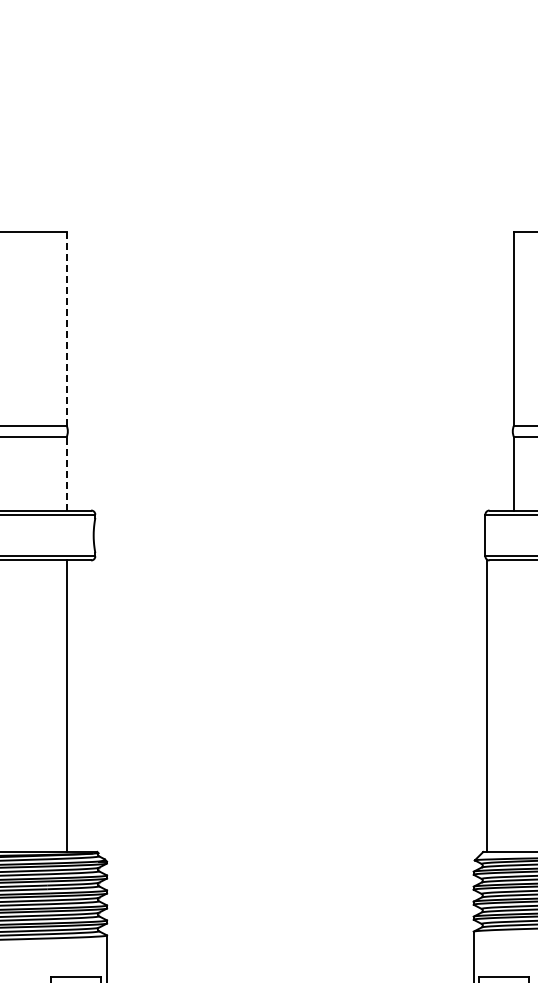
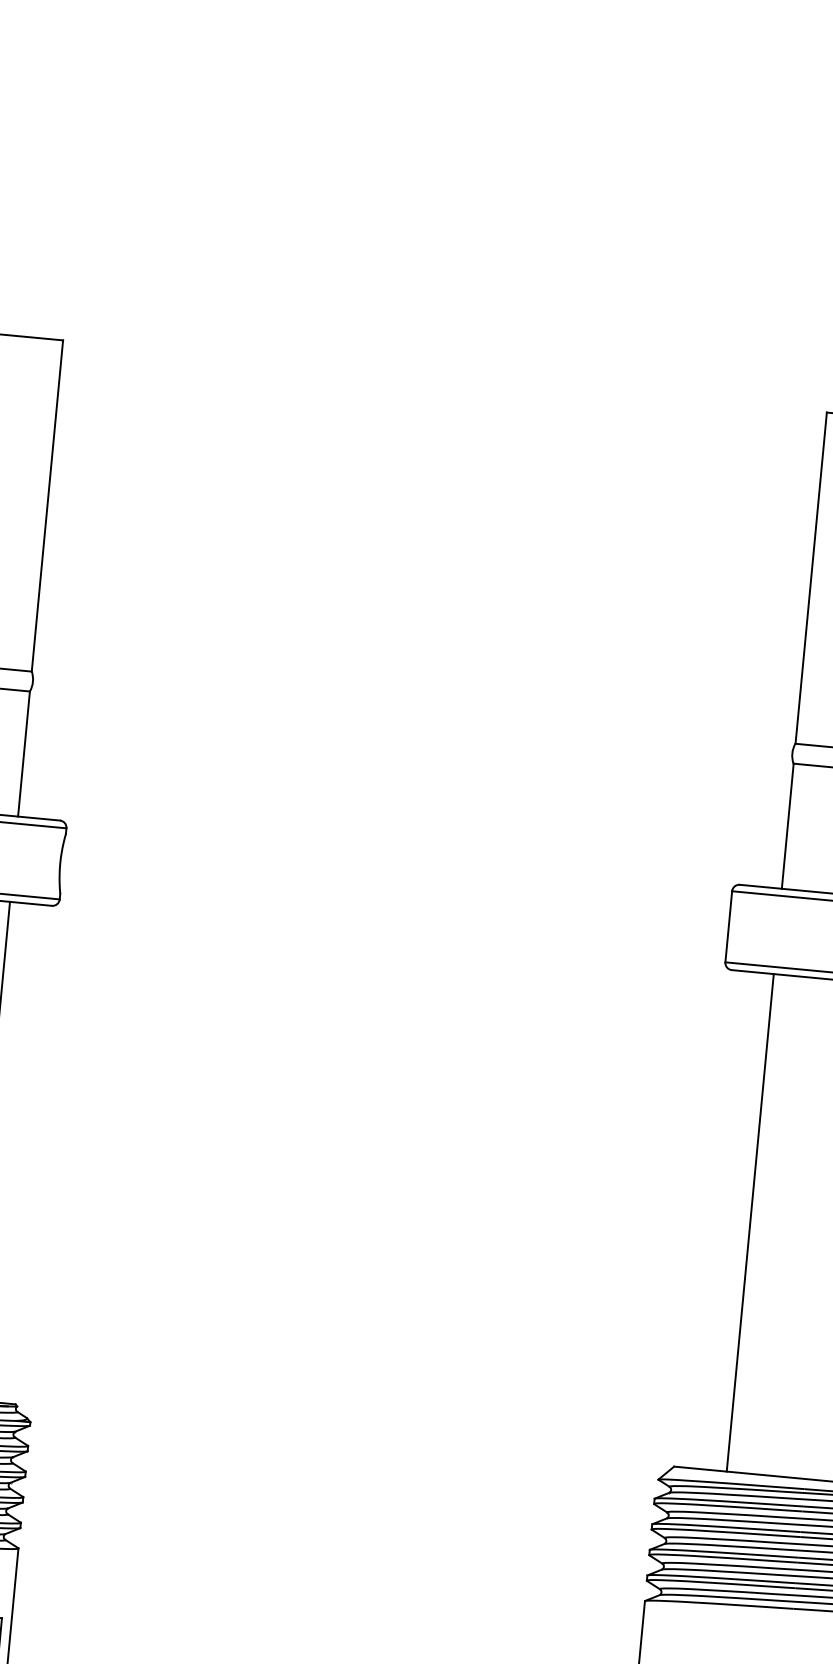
line: (66, 328) -> (47, 505), dashed -> solid
line: (66, 473) -> (23, 753), dashed -> solid
line: (487, 705) -> (751, 1221), moved

